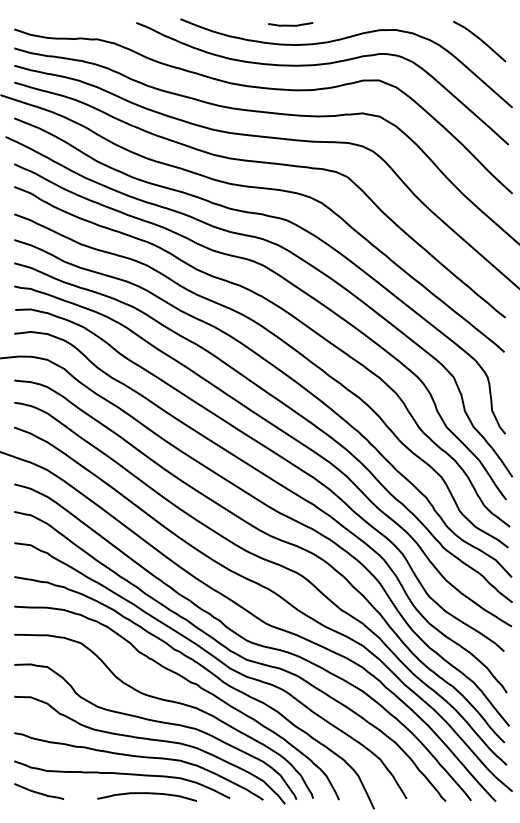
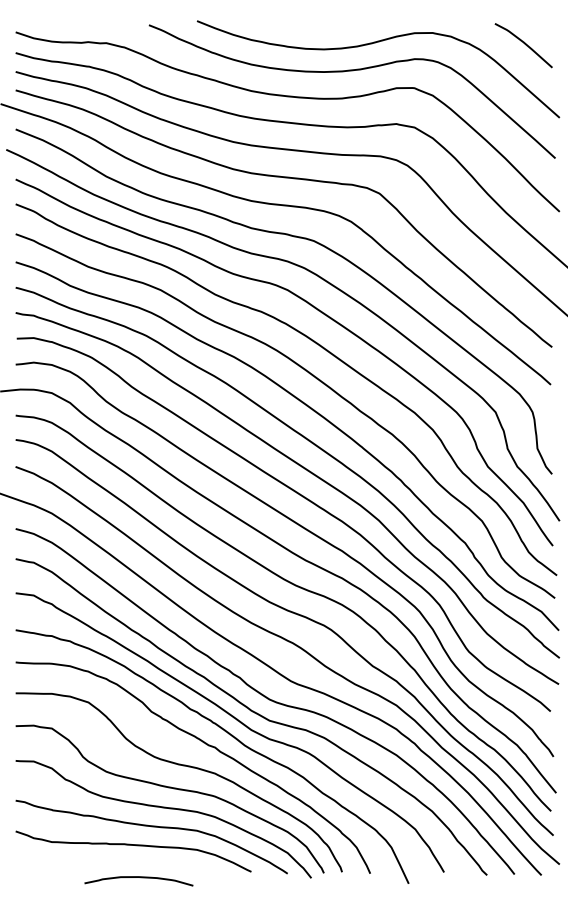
curve: (290, 24) -> (317, 26), removed
curve: (39, 792) -> (43, 865), removed
curve: (148, 794) -> (140, 878), moved

